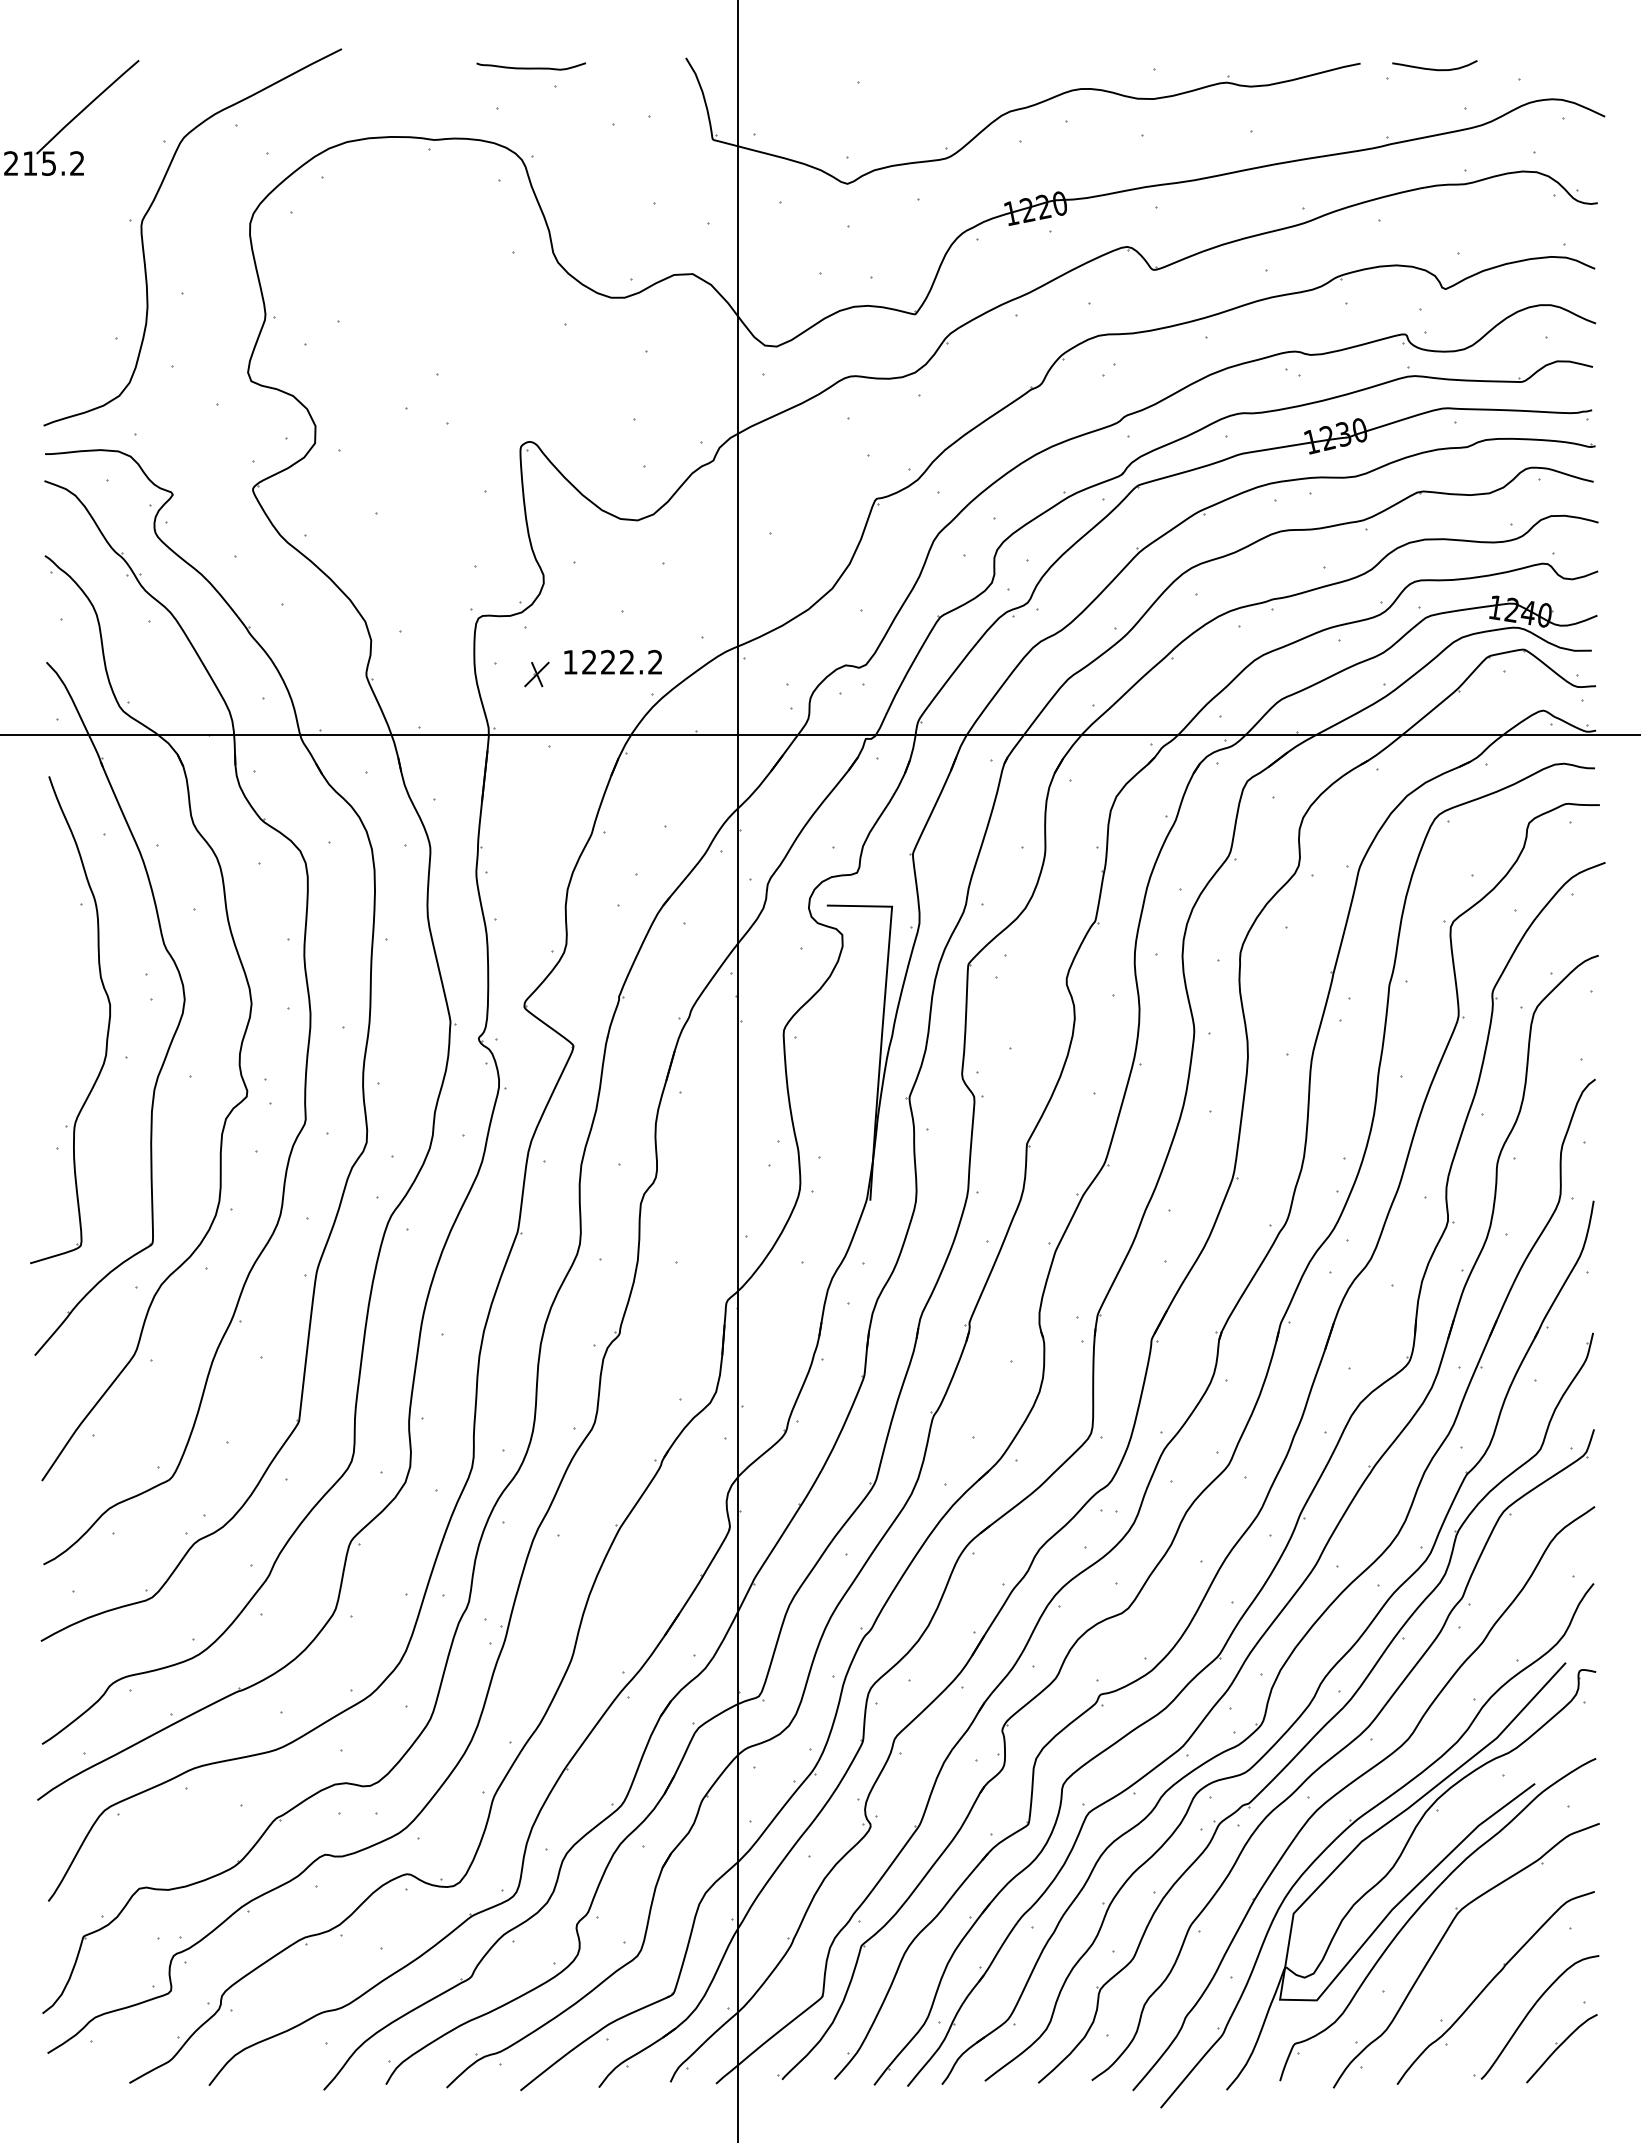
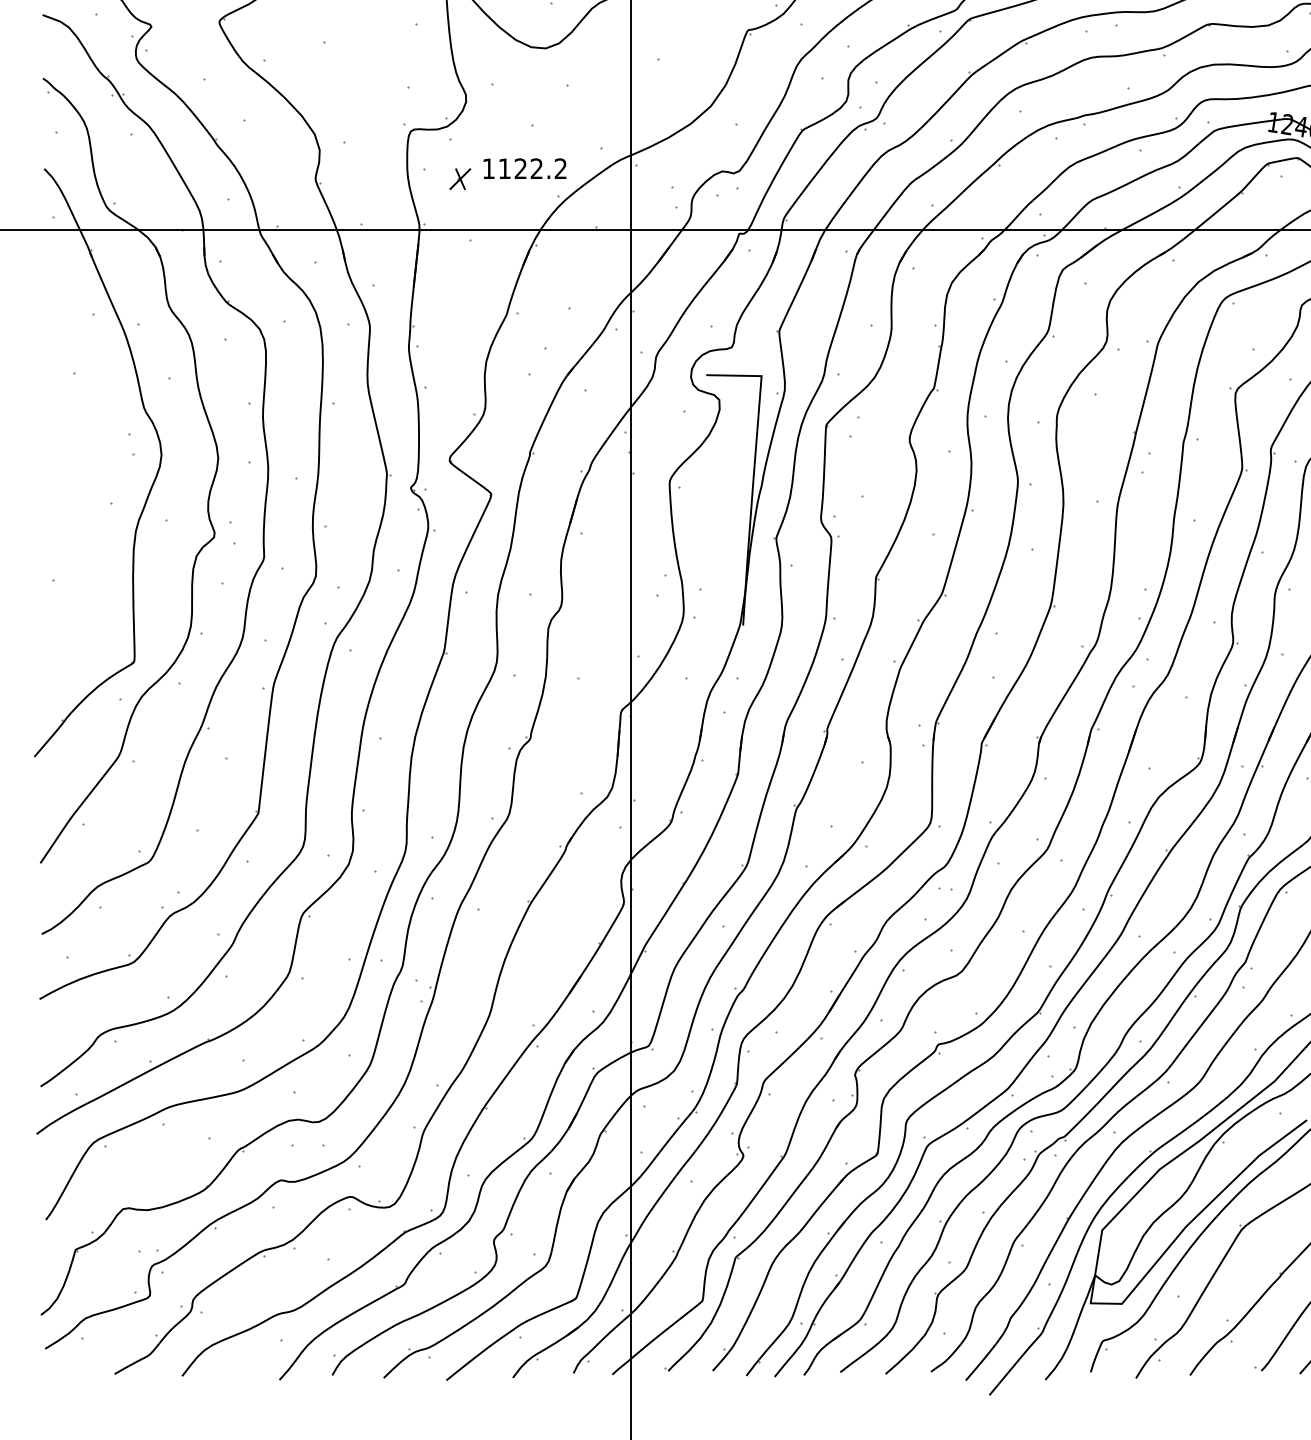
text: (589, 661) -> (504, 168), 1222.2 -> 1122.2
part: (107, 1027) -> (96, 478), removed

